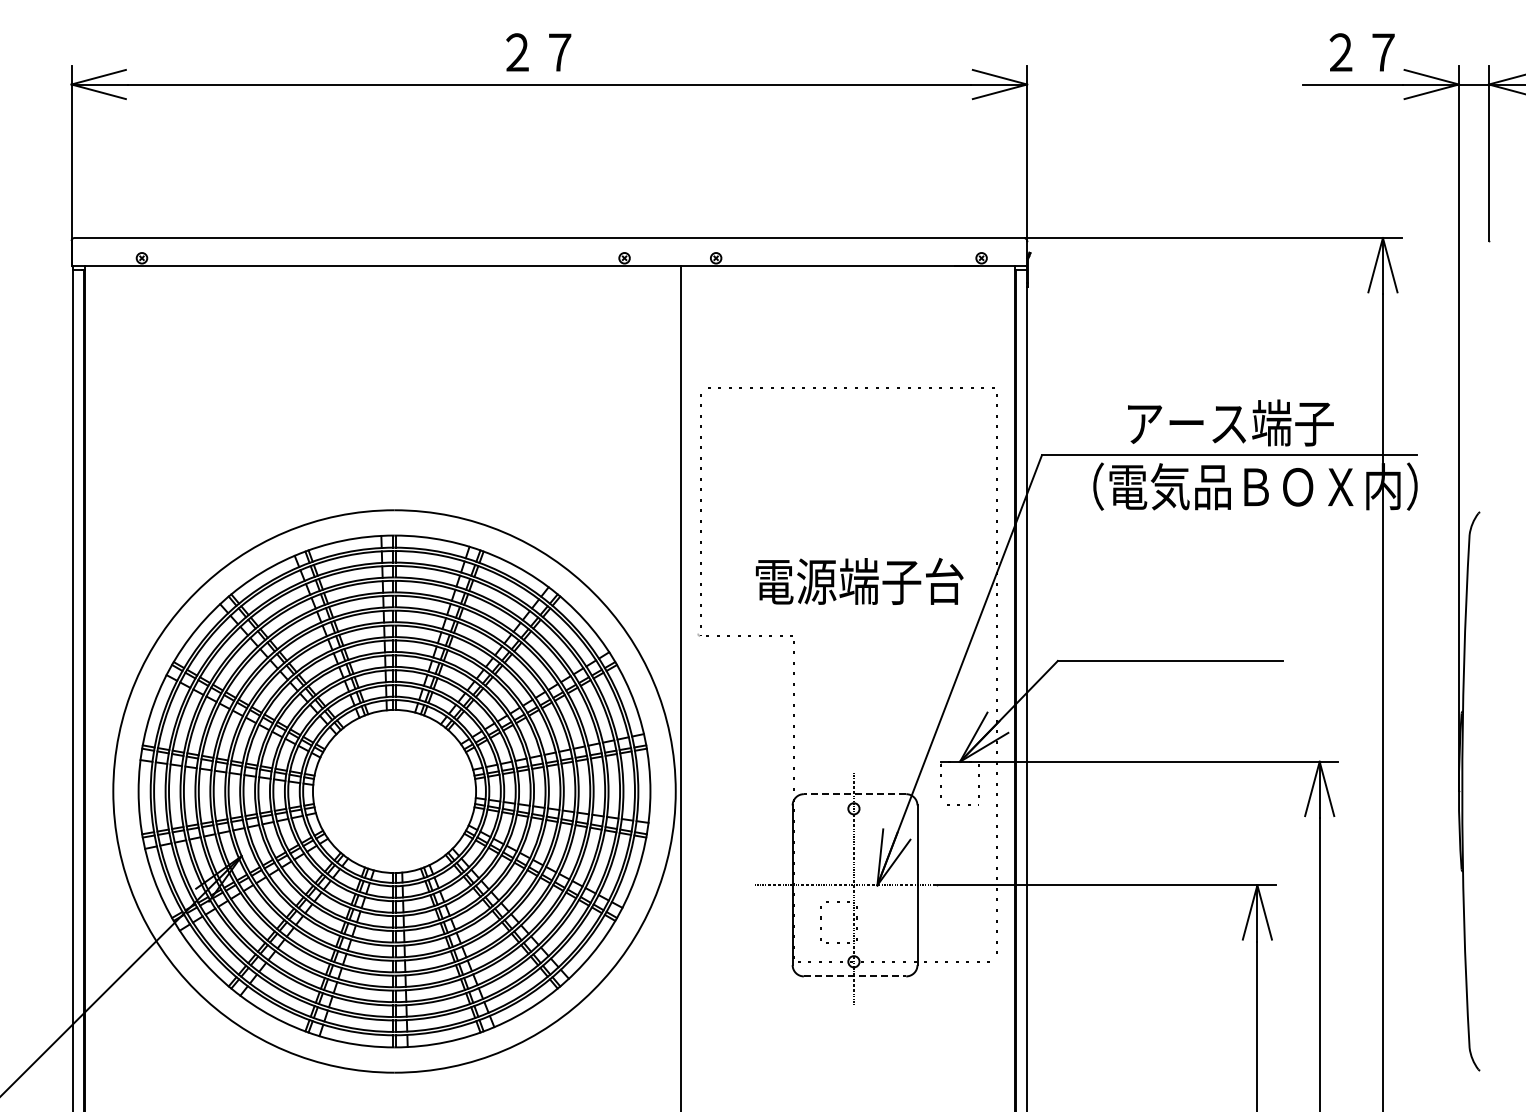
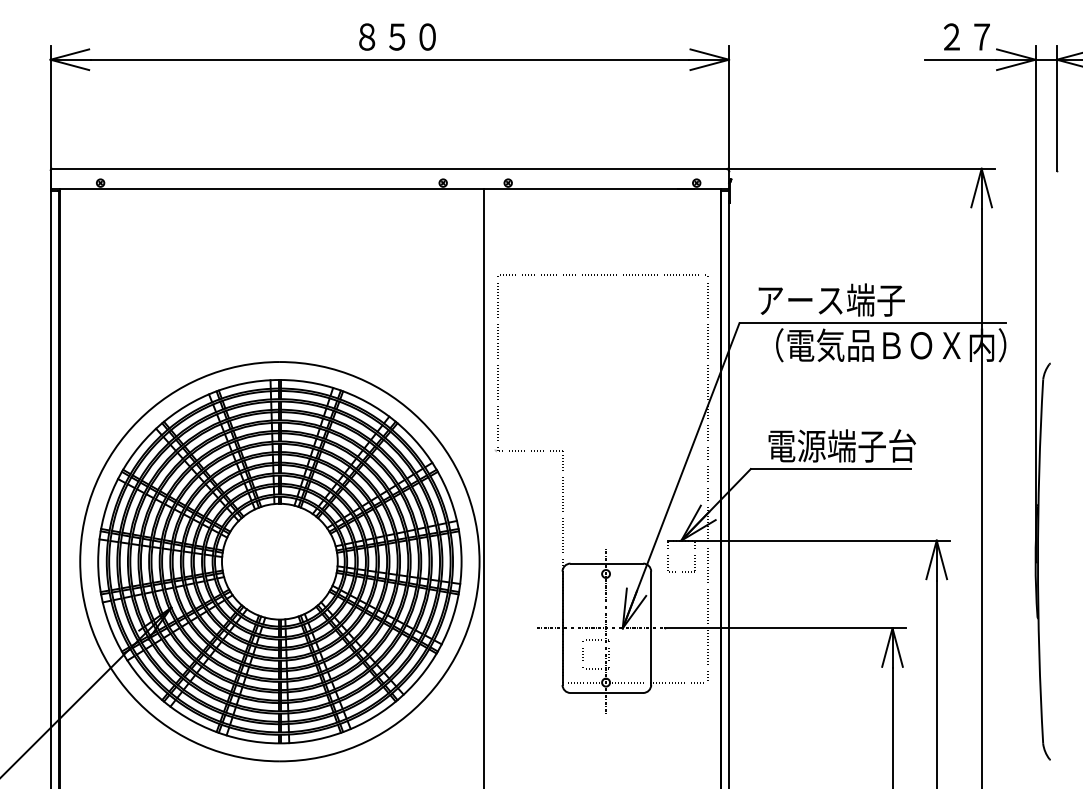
text: (560, 52) -> (397, 37), ２７ -> ８５０
text: (1230, 422) -> (831, 299), moved
text: (859, 580) -> (842, 445), moved
line: (854, 794) -> (606, 563), dashed -> solid
line: (855, 976) -> (607, 693), dashed -> solid

